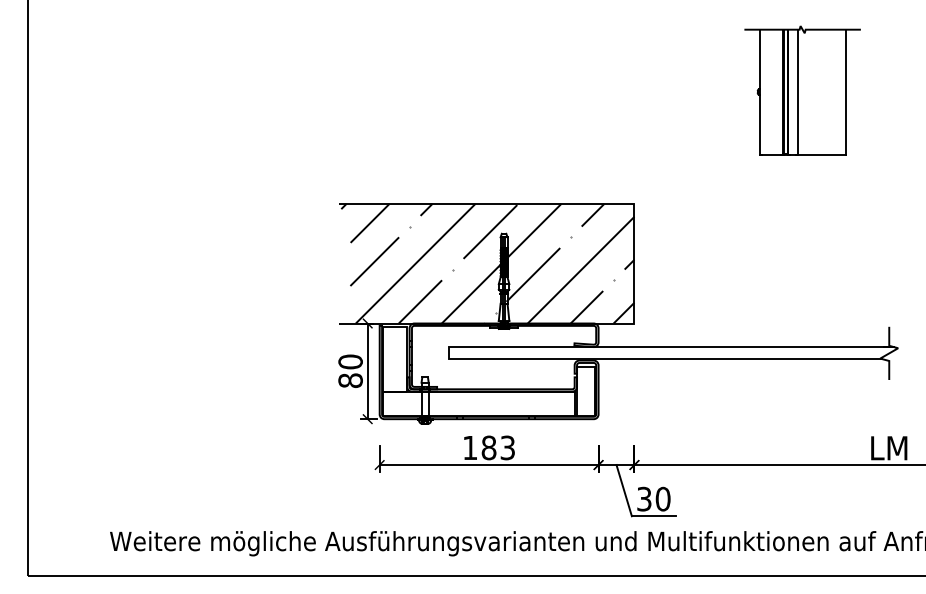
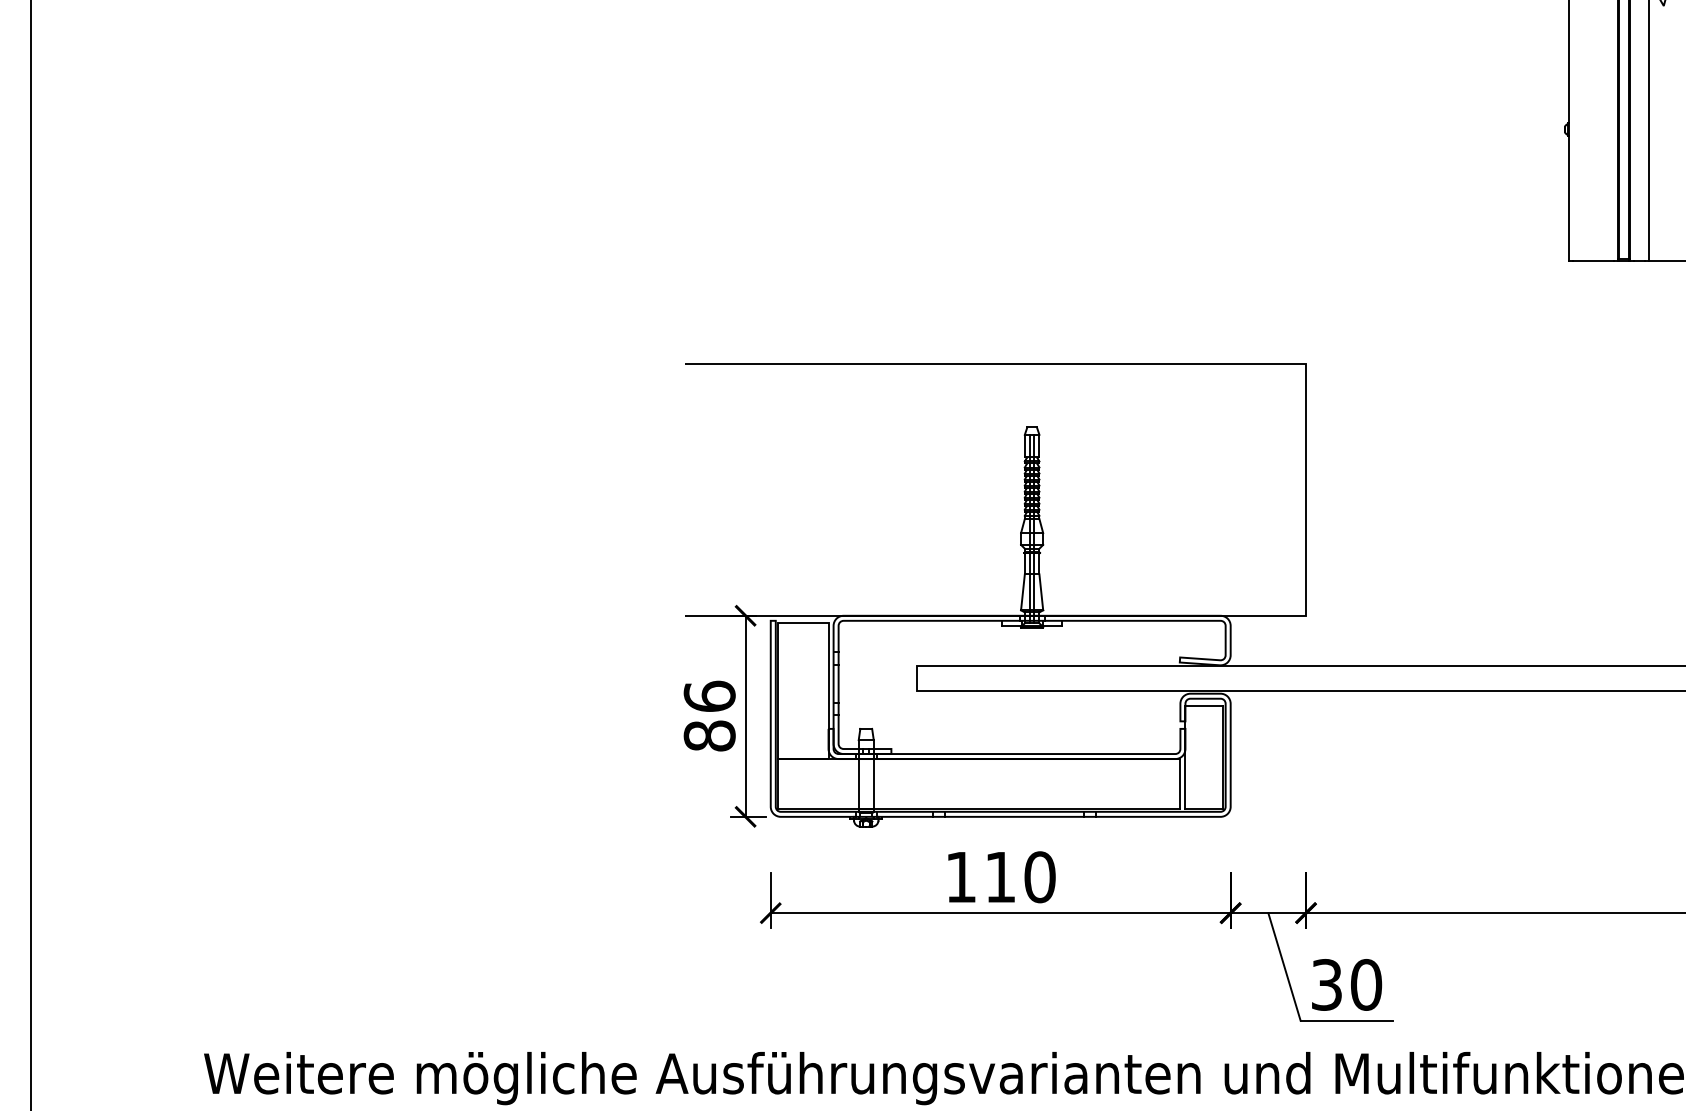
hatch: (487, 263) -> (997, 489), removed
text: (350, 361) -> (709, 695), 80 -> 86
text: (498, 447) -> (1020, 876), 183 -> 110

